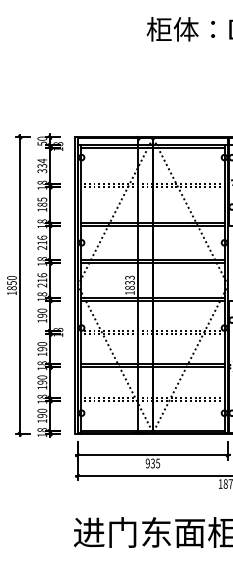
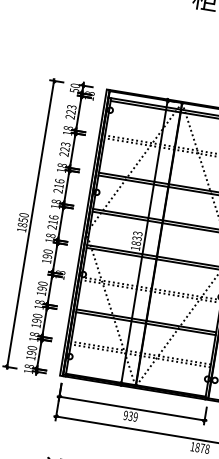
text: (42, 165) -> (71, 111), 334 -> 223
text: (42, 204) -> (65, 149), 185 -> 223
text: (158, 463) -> (136, 417), 935 -> 939

